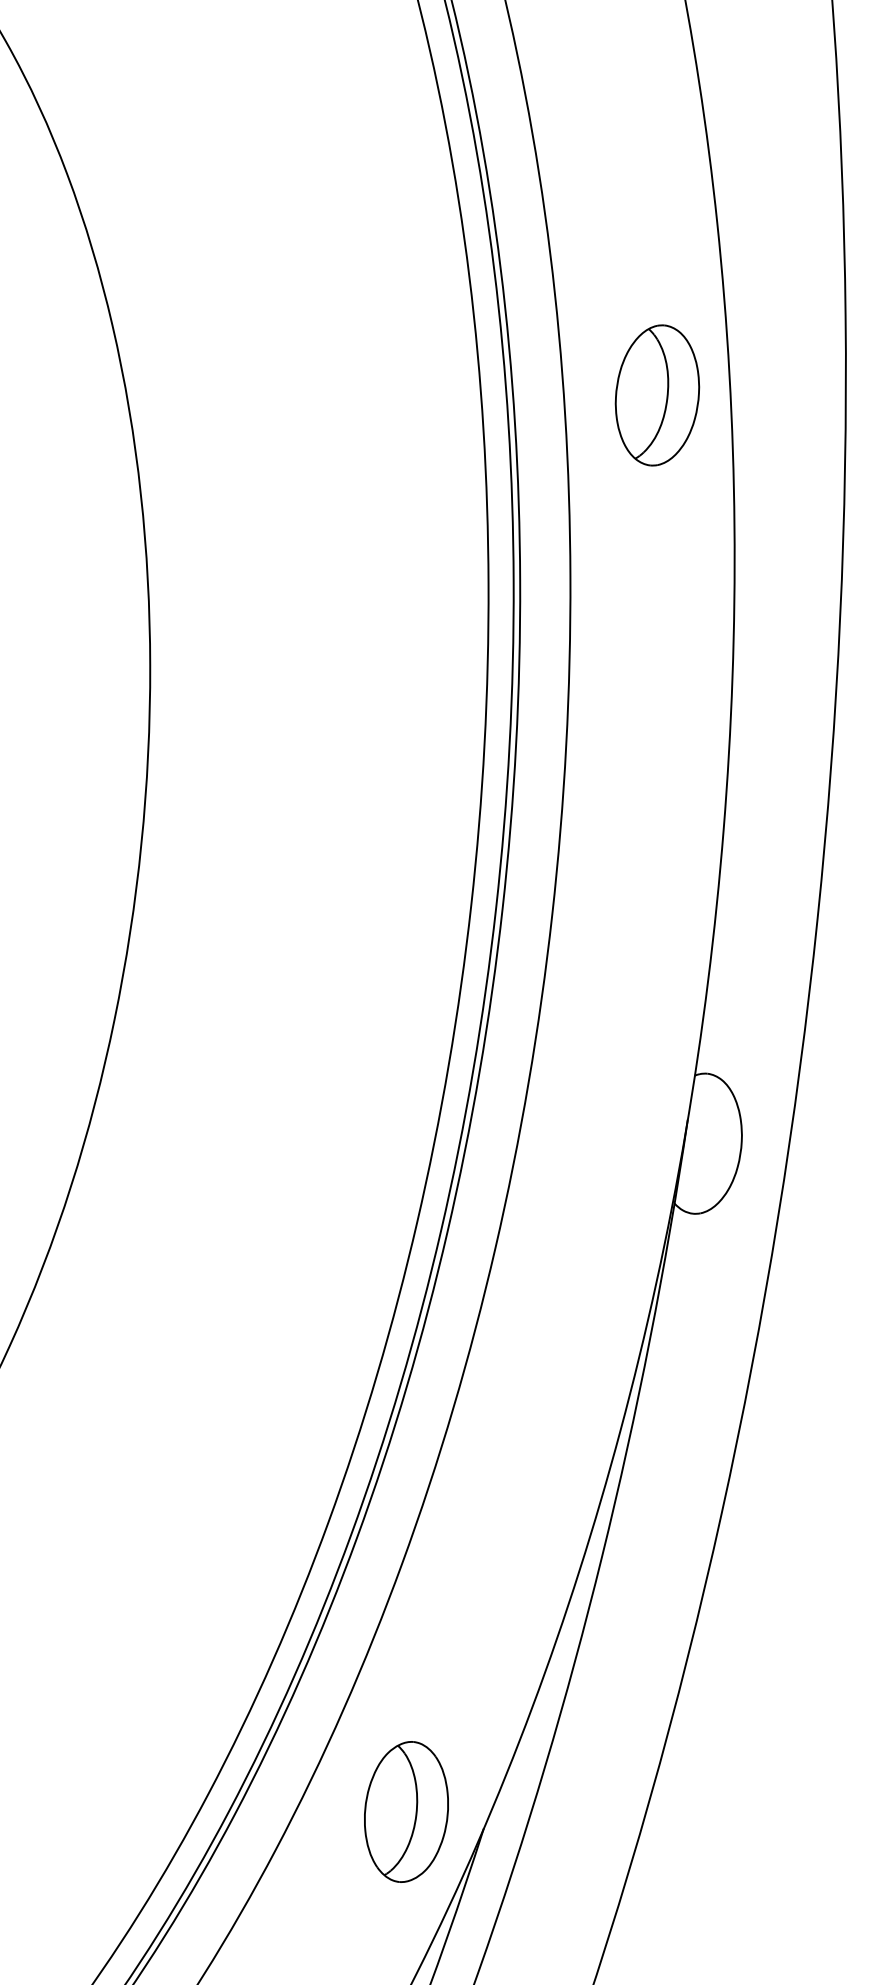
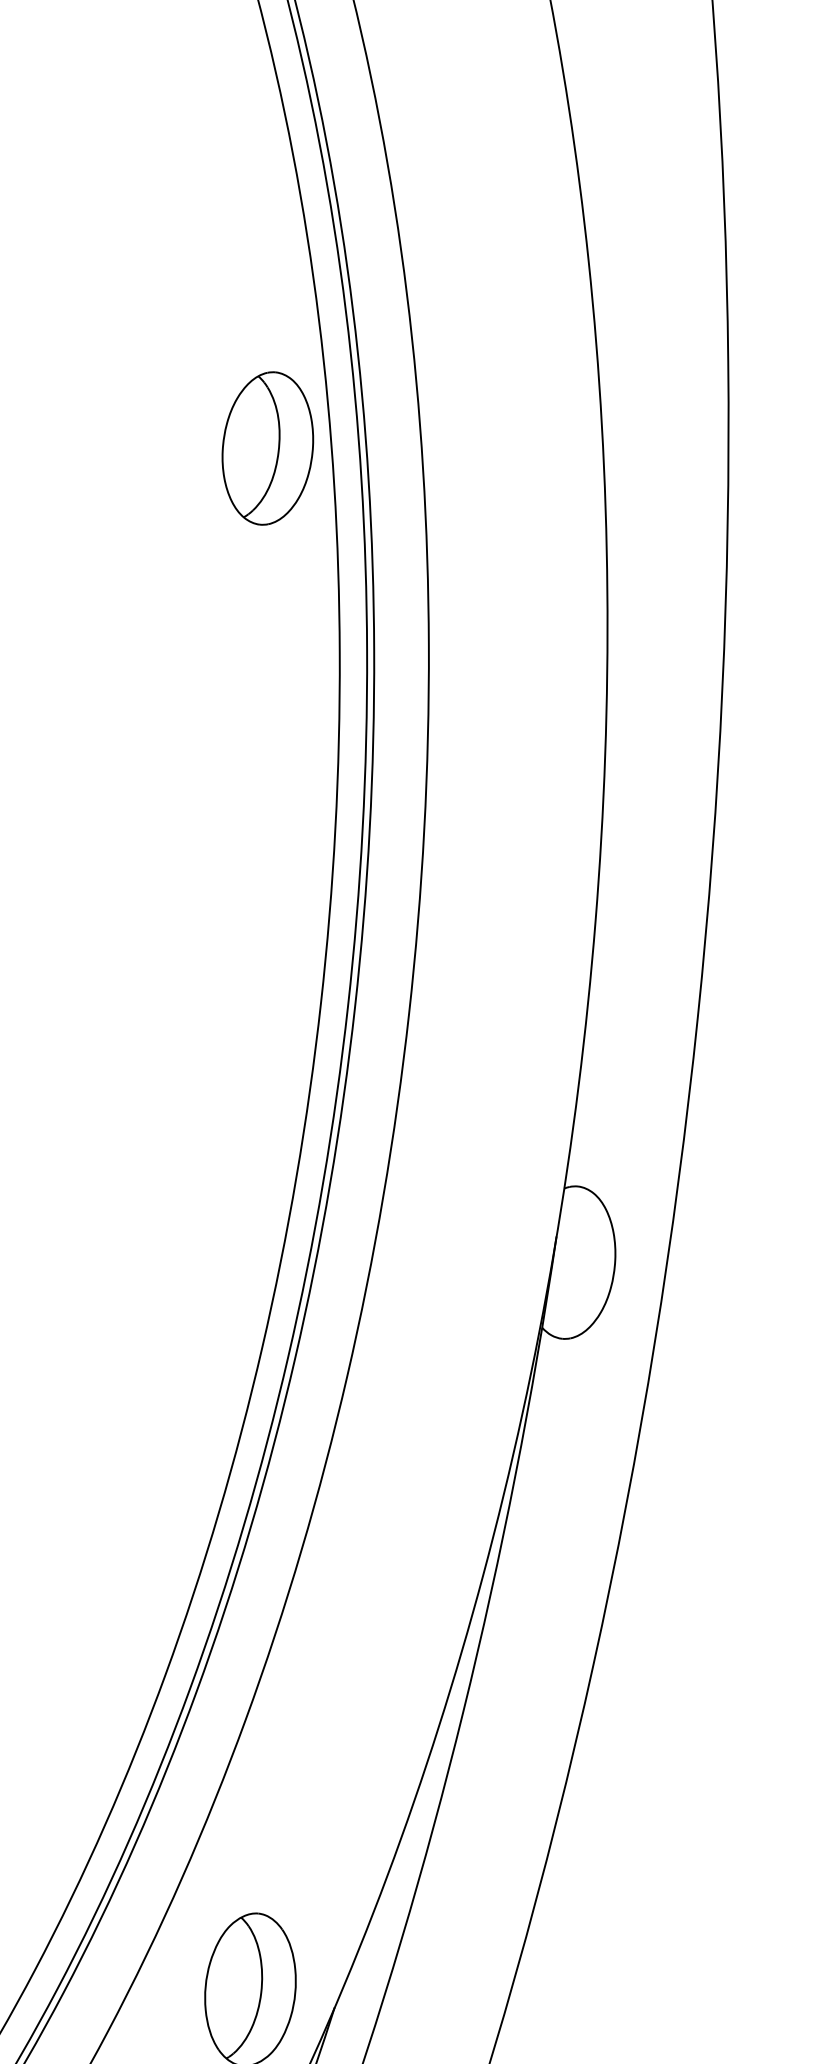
part: (657, 395) -> (267, 448), moved

